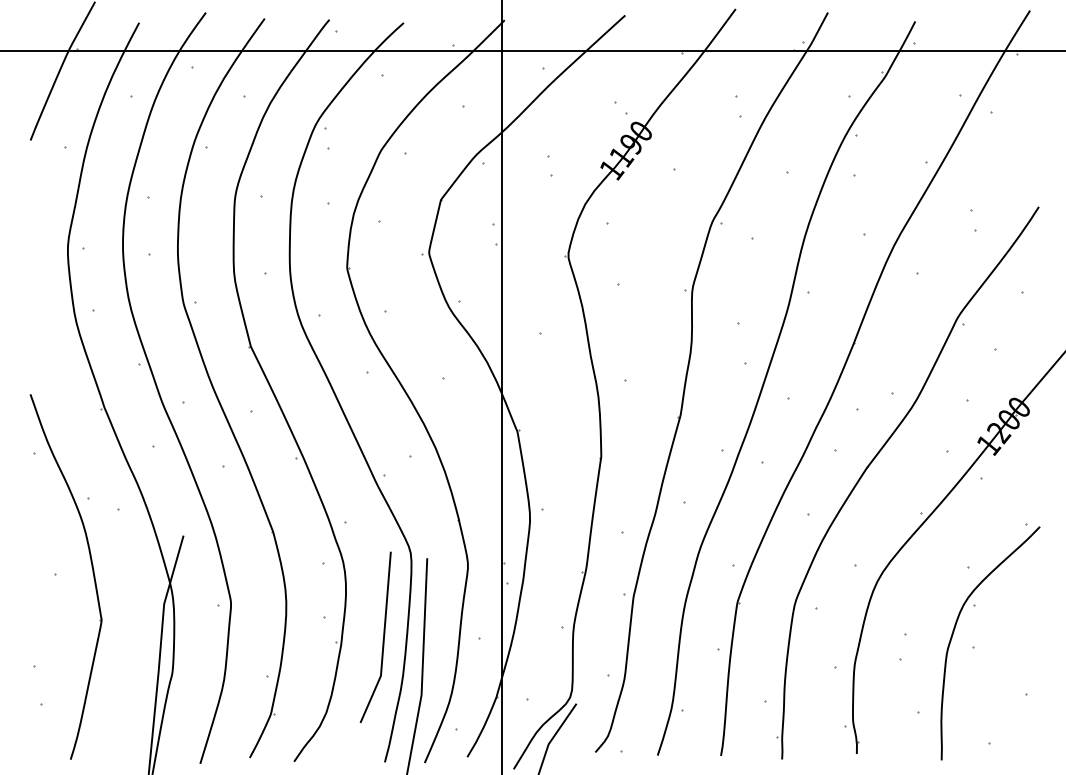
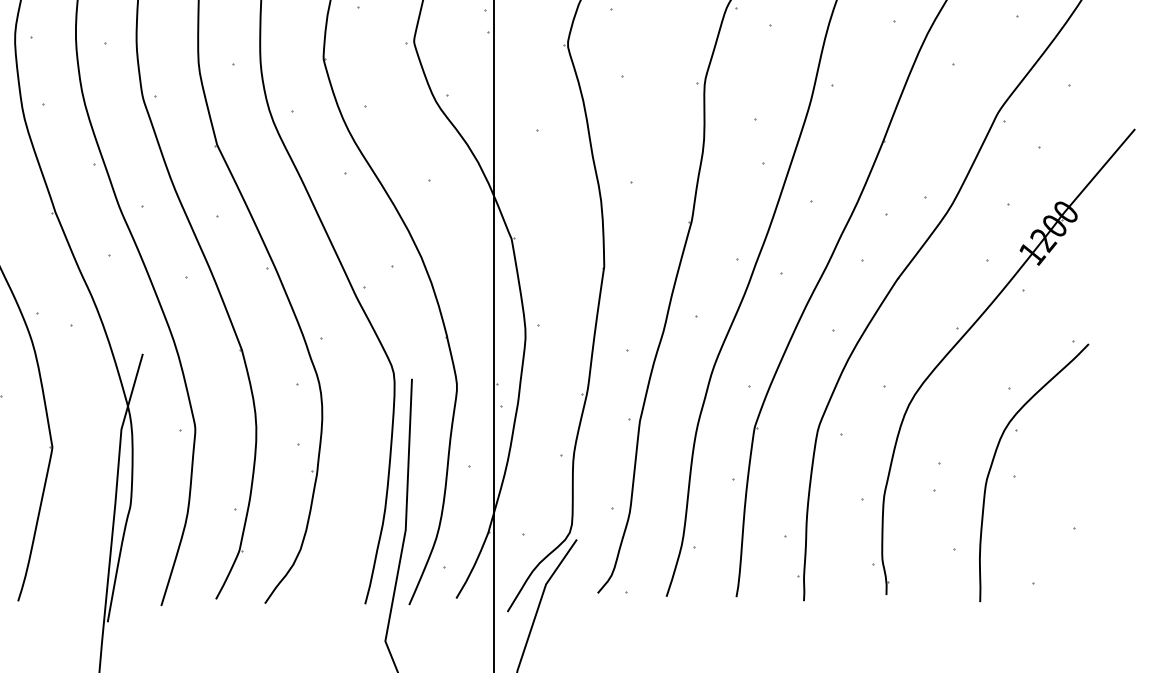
line: (382, 640) -> (362, 469), removed

